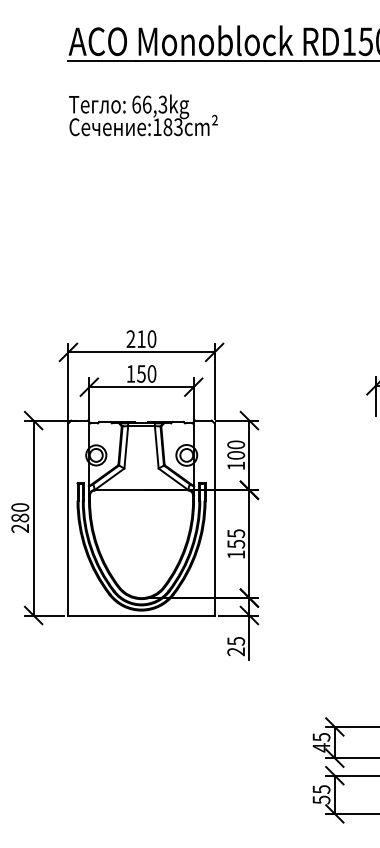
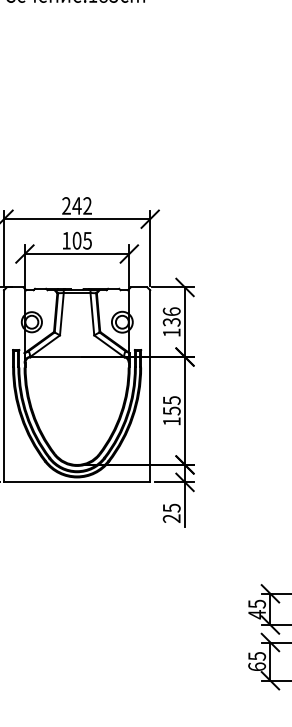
text: (146, 339) -> (82, 206), 210 -> 242
text: (146, 373) -> (82, 240), 150 -> 105
text: (235, 449) -> (171, 316), 100 -> 136
text: (321, 799) -> (257, 666), 55 -> 65

